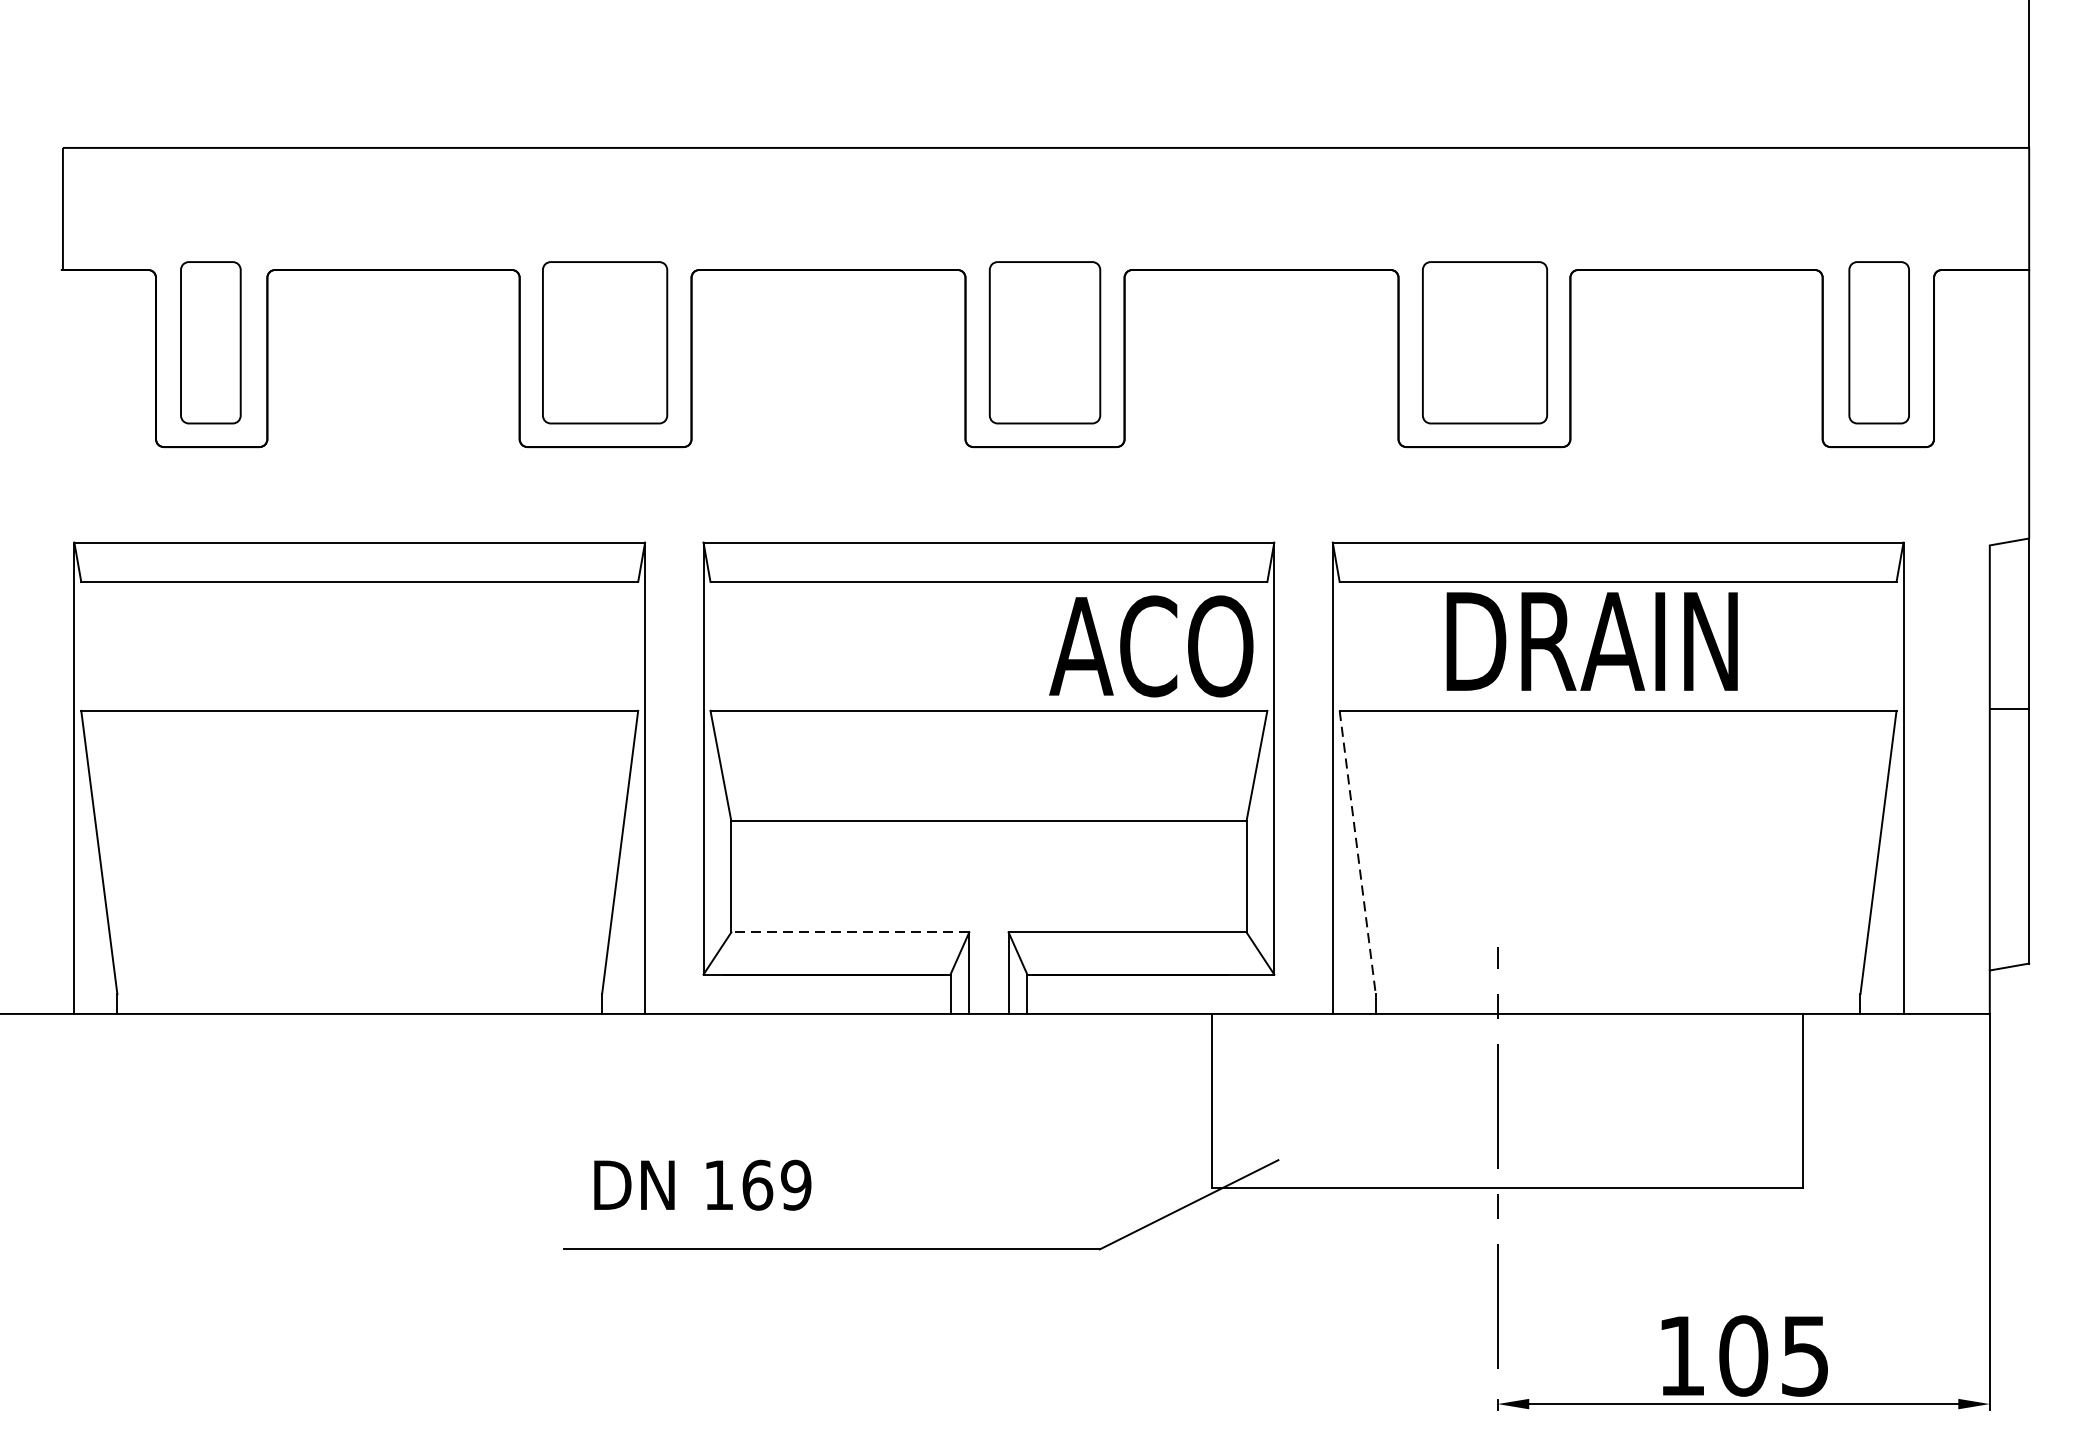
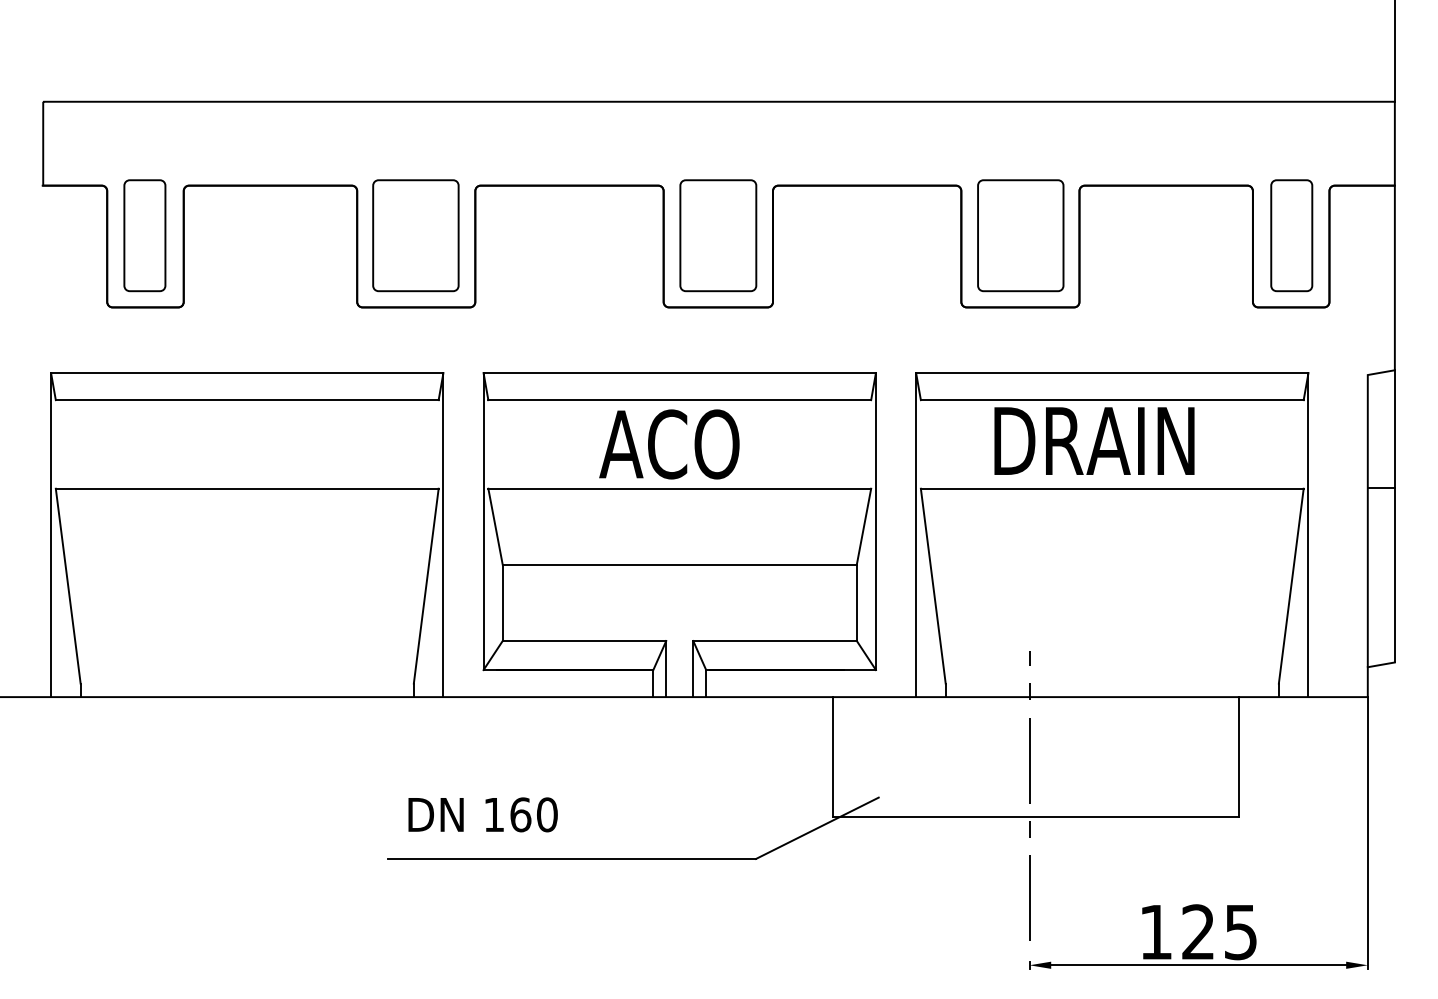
text: (1151, 646) -> (669, 444), moved
line: (1358, 853) -> (933, 586), dashed -> solid
line: (850, 933) -> (584, 641), dashed -> solid
text: (795, 1184) -> (546, 814), 169 -> 160
text: (1743, 1356) -> (1198, 932), 105 -> 125

